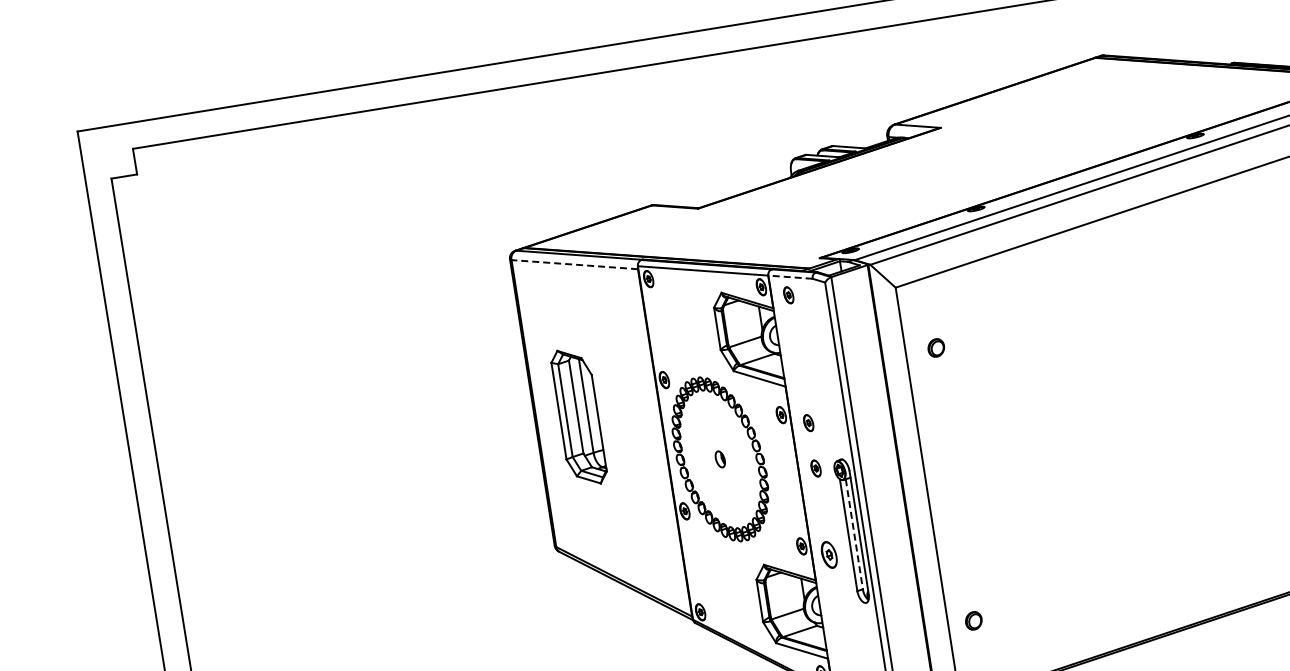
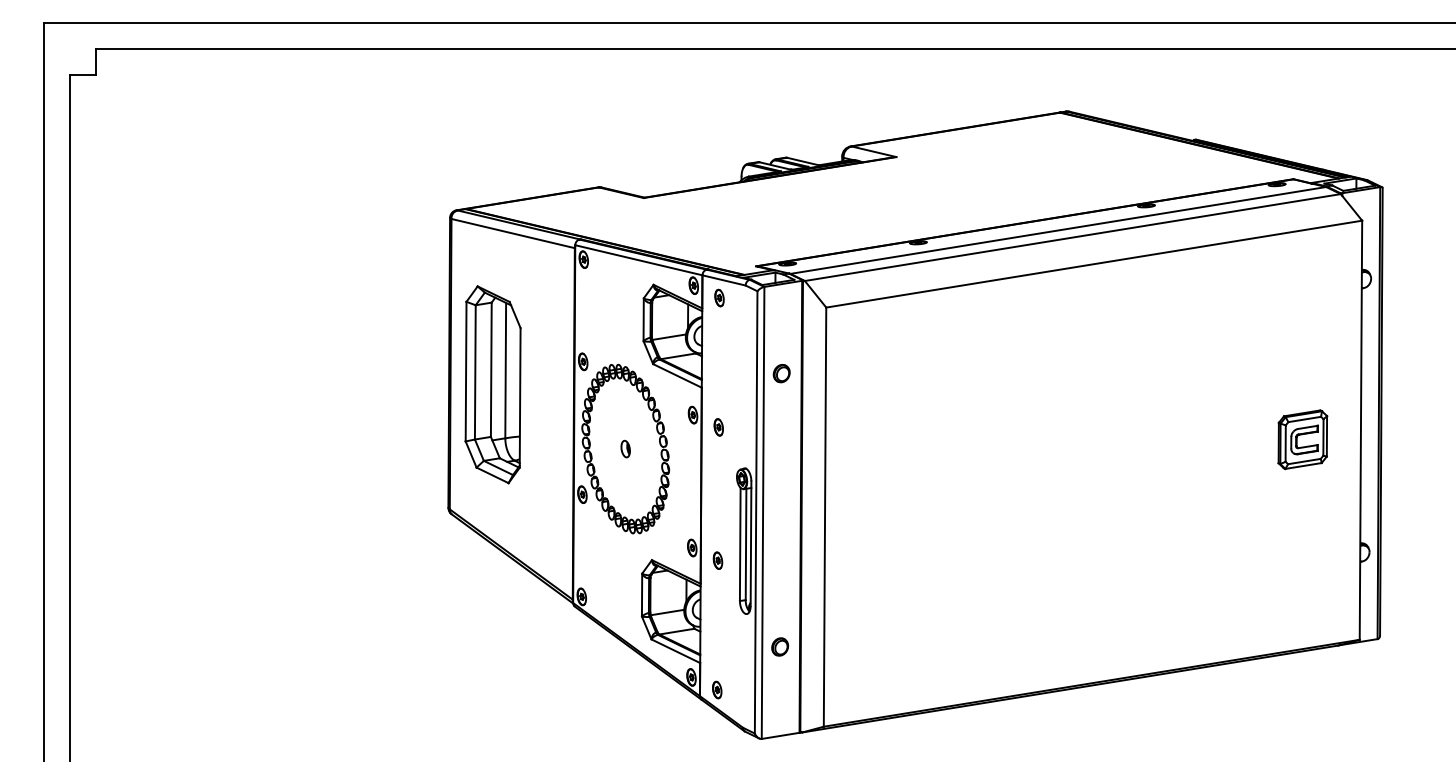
line: (574, 264) -> (512, 233), dashed -> solid
line: (789, 277) -> (723, 280), dashed -> solid
part: (936, 347) -> (781, 373), moved
part: (578, 416) -> (492, 384), size x1.43
part: (815, 468) -> (718, 473), removed
line: (854, 534) -> (746, 544), dashed -> solid
part: (828, 554) -> (717, 560), size x0.62
part: (973, 620) -> (779, 646), moved

